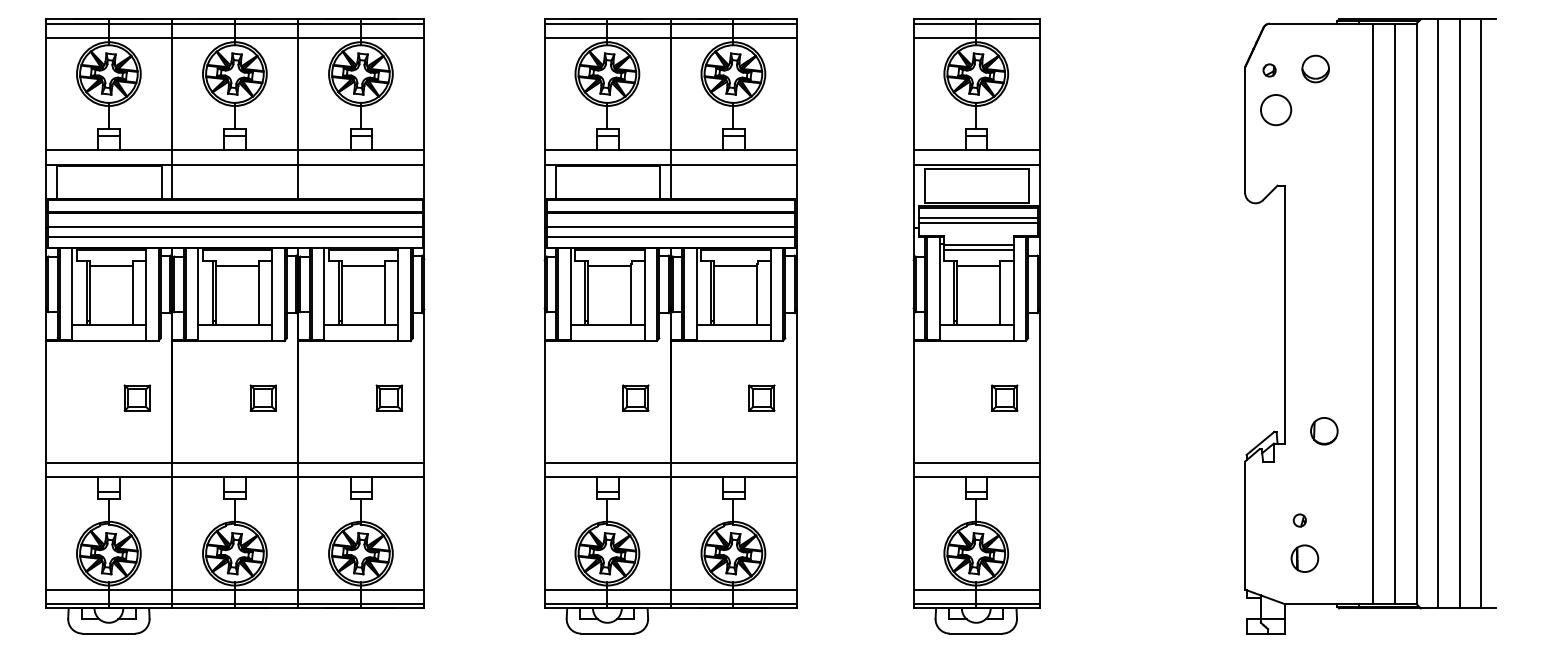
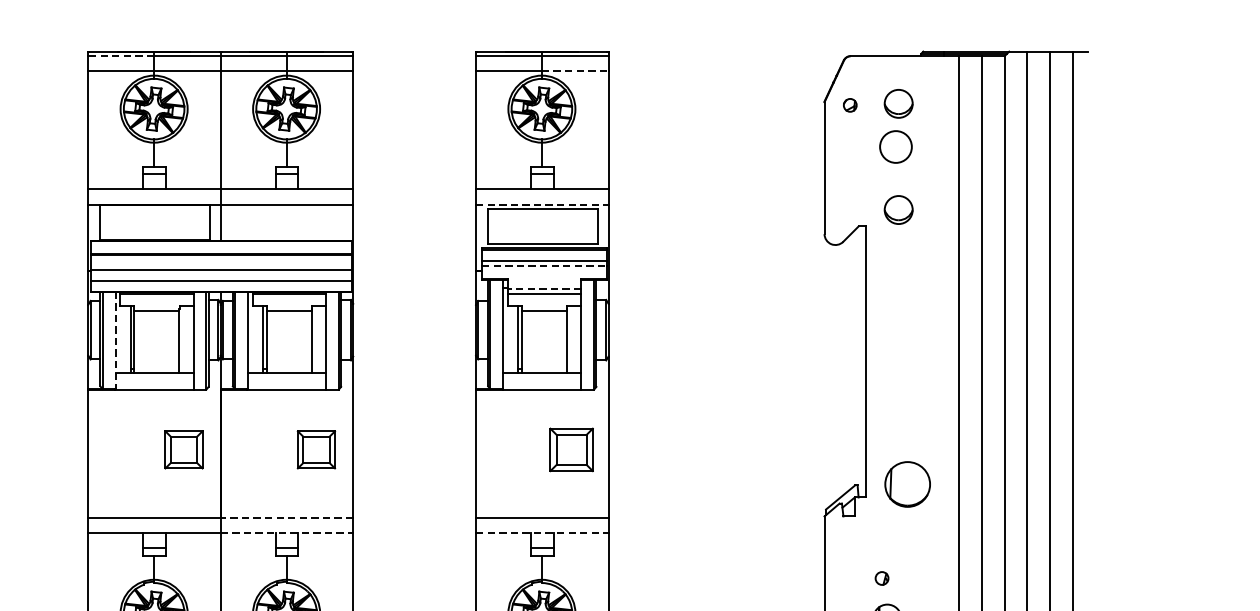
line: (575, 23) -> (120, 55), solid -> dashed
line: (1007, 38) -> (574, 71), solid -> dashed
circle: (1276, 110) -> (896, 147), moved
line: (977, 164) -> (543, 204), solid -> dashed
part: (1315, 169) -> (898, 209), added
line: (979, 223) -> (545, 266), solid -> dashed
line: (978, 245) -> (544, 289), solid -> dashed
line: (570, 294) -> (115, 340), solid -> dashed
part: (635, 397) -> (183, 449), size x1.4
part: (761, 397) -> (316, 449), size x1.4
part: (1004, 397) -> (571, 449), size x1.6
part: (1324, 431) -> (907, 484), size x1.6
line: (733, 462) -> (286, 517), solid -> dashed
line: (734, 477) -> (287, 533), solid -> dashed
line: (977, 477) -> (543, 533), solid -> dashed

